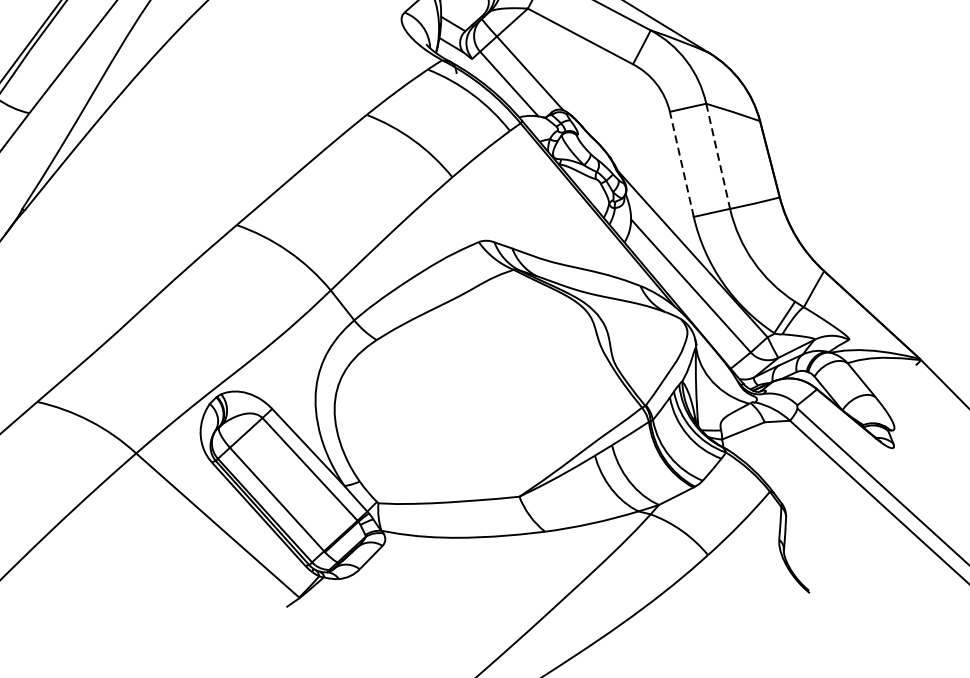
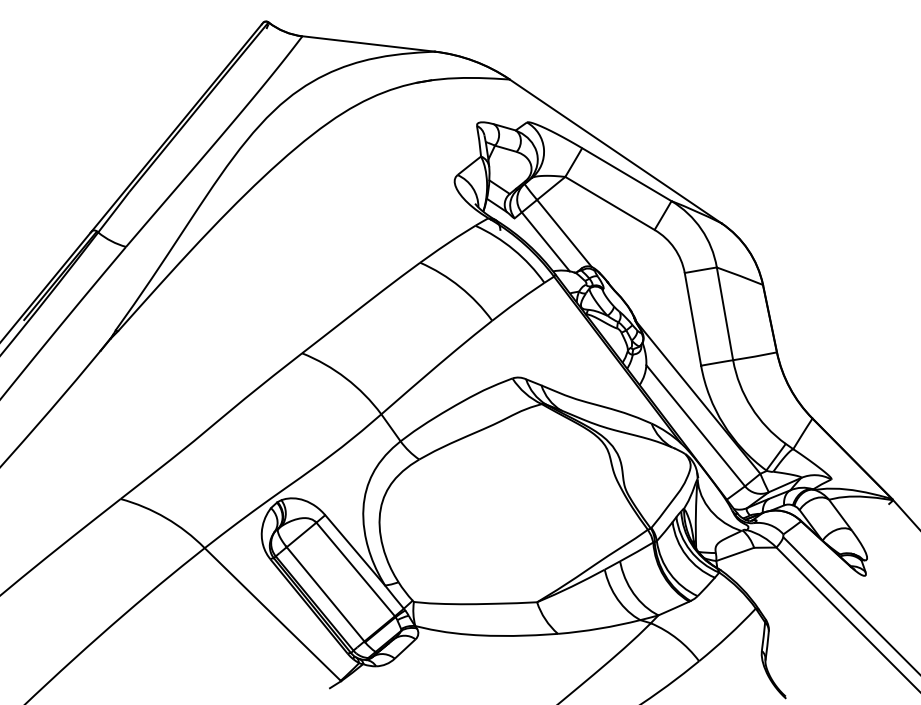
line: (718, 157) -> (725, 314), dashed -> solid
line: (681, 163) -> (692, 318), dashed -> solid

